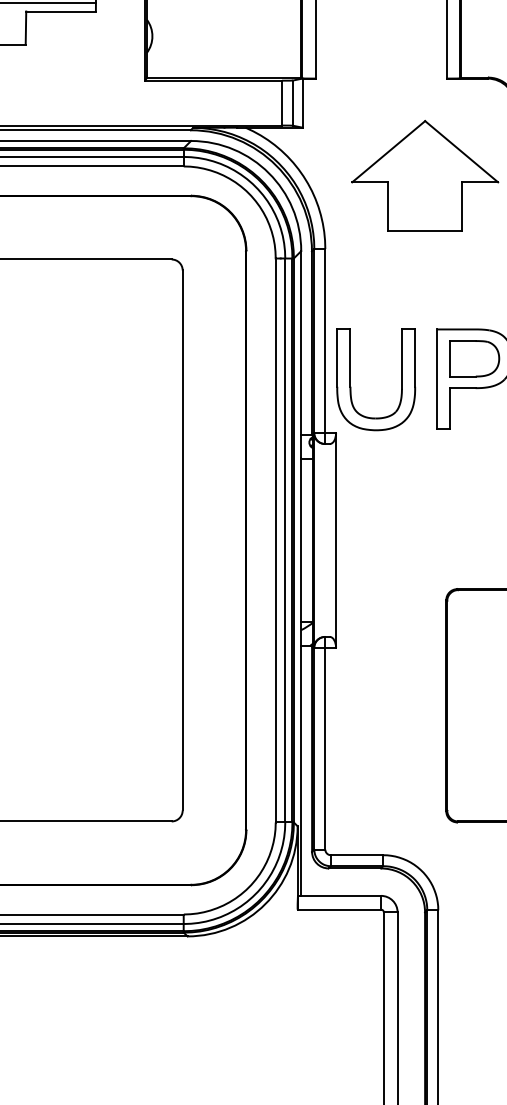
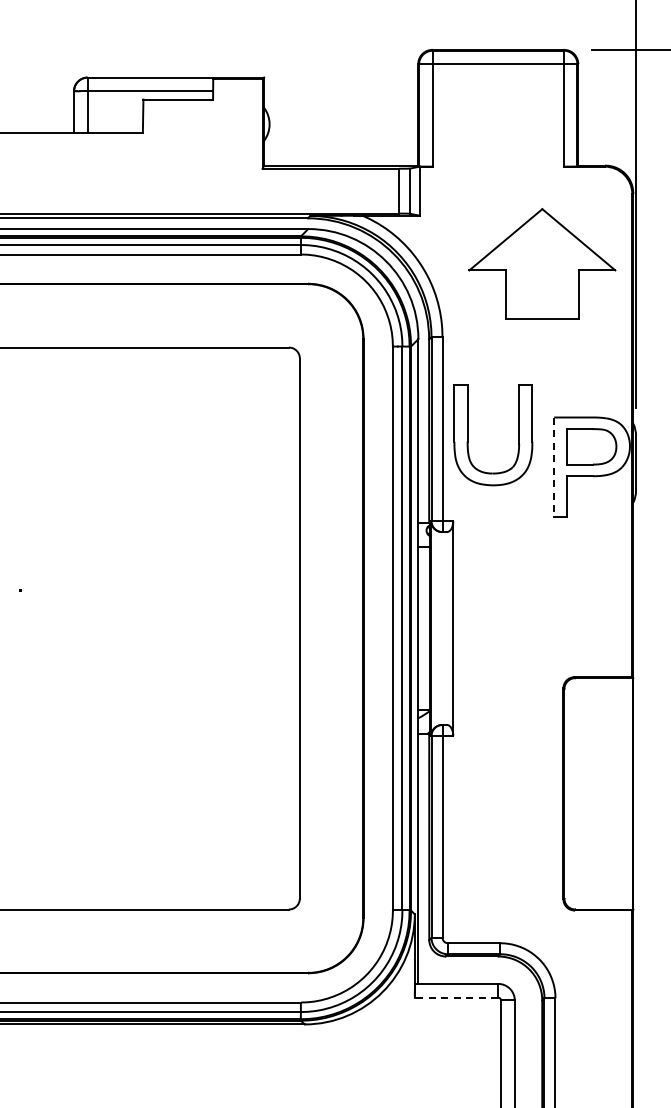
line: (437, 379) -> (554, 467), solid -> dashed
part: (351, 380) -> (468, 435), moved
line: (339, 909) -> (456, 997), solid -> dashed

